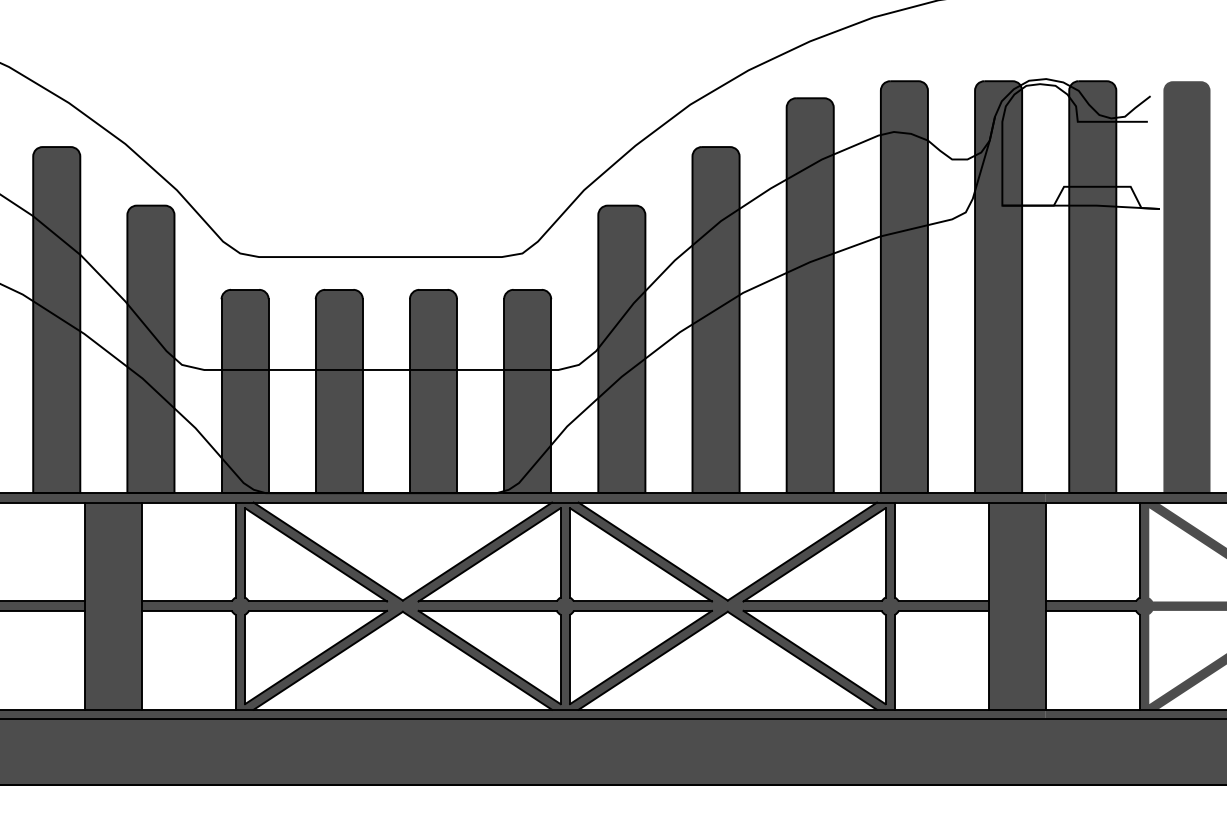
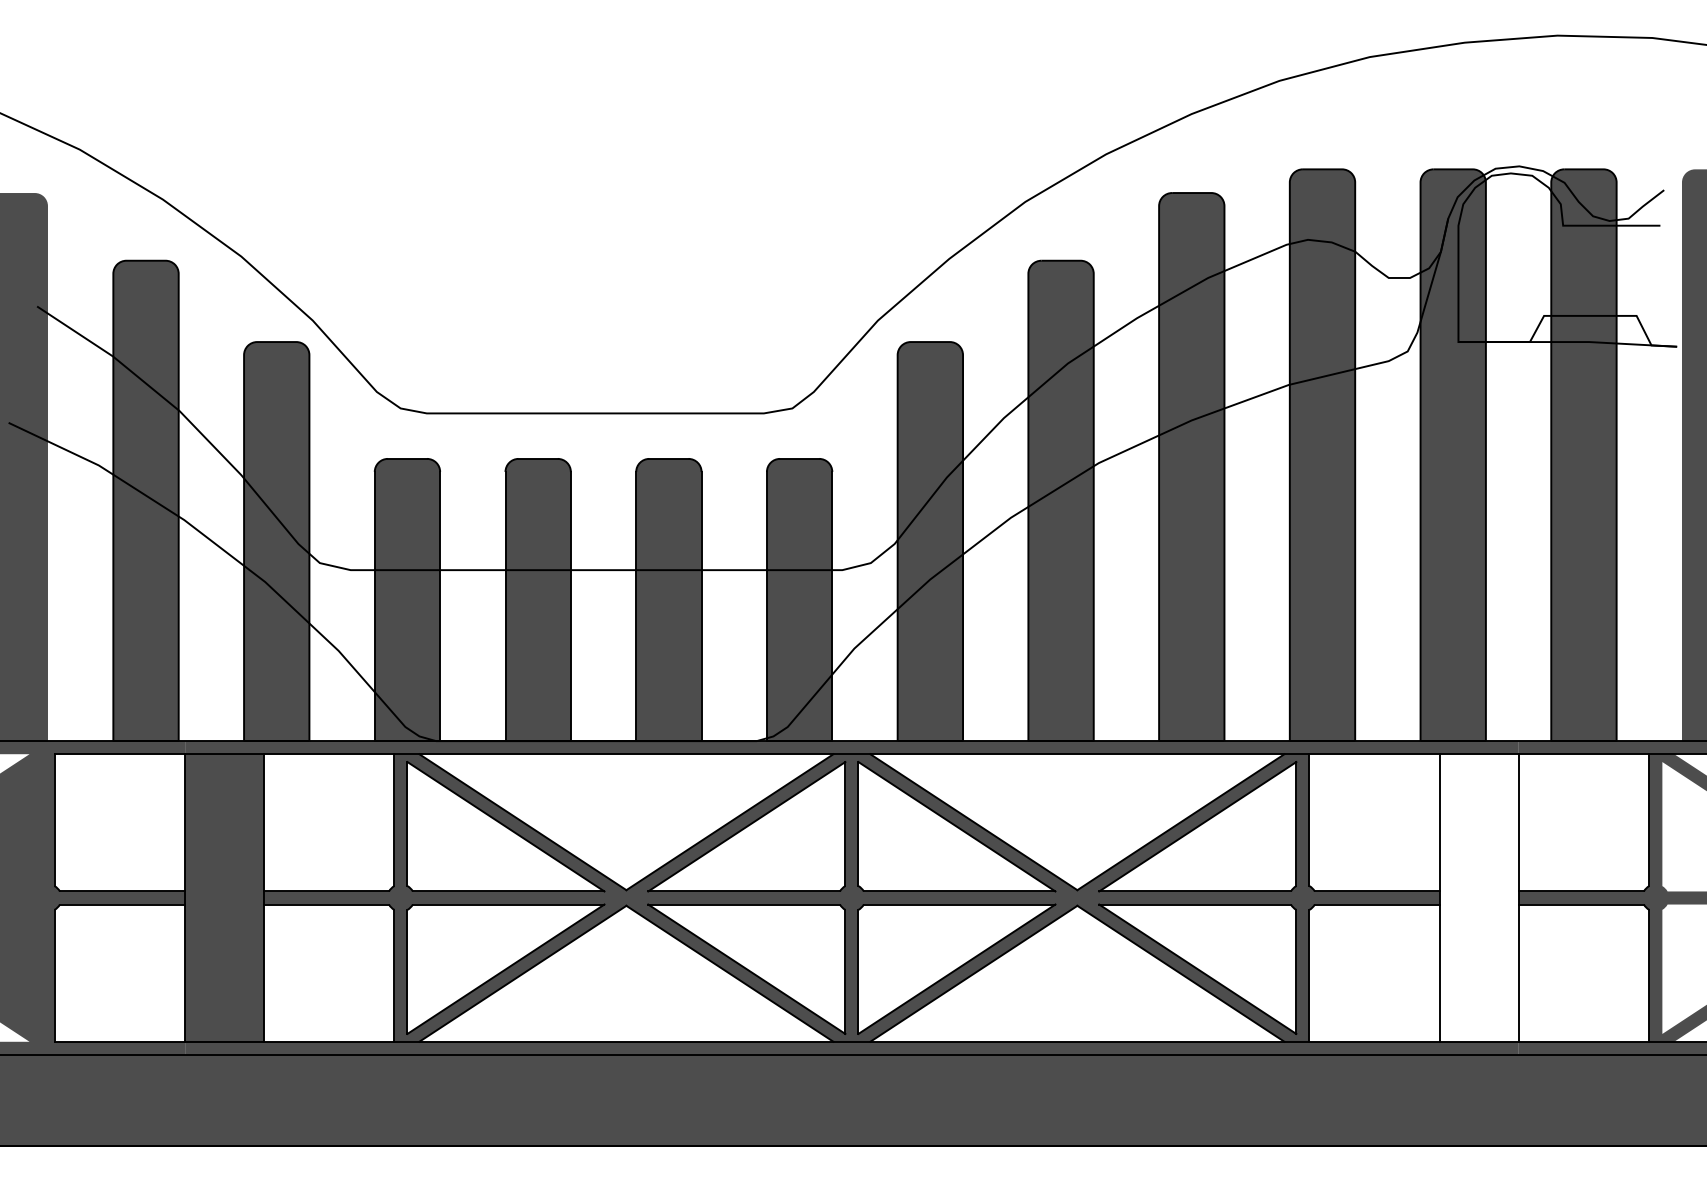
fill: (1017, 605) -> (1479, 897), removed

